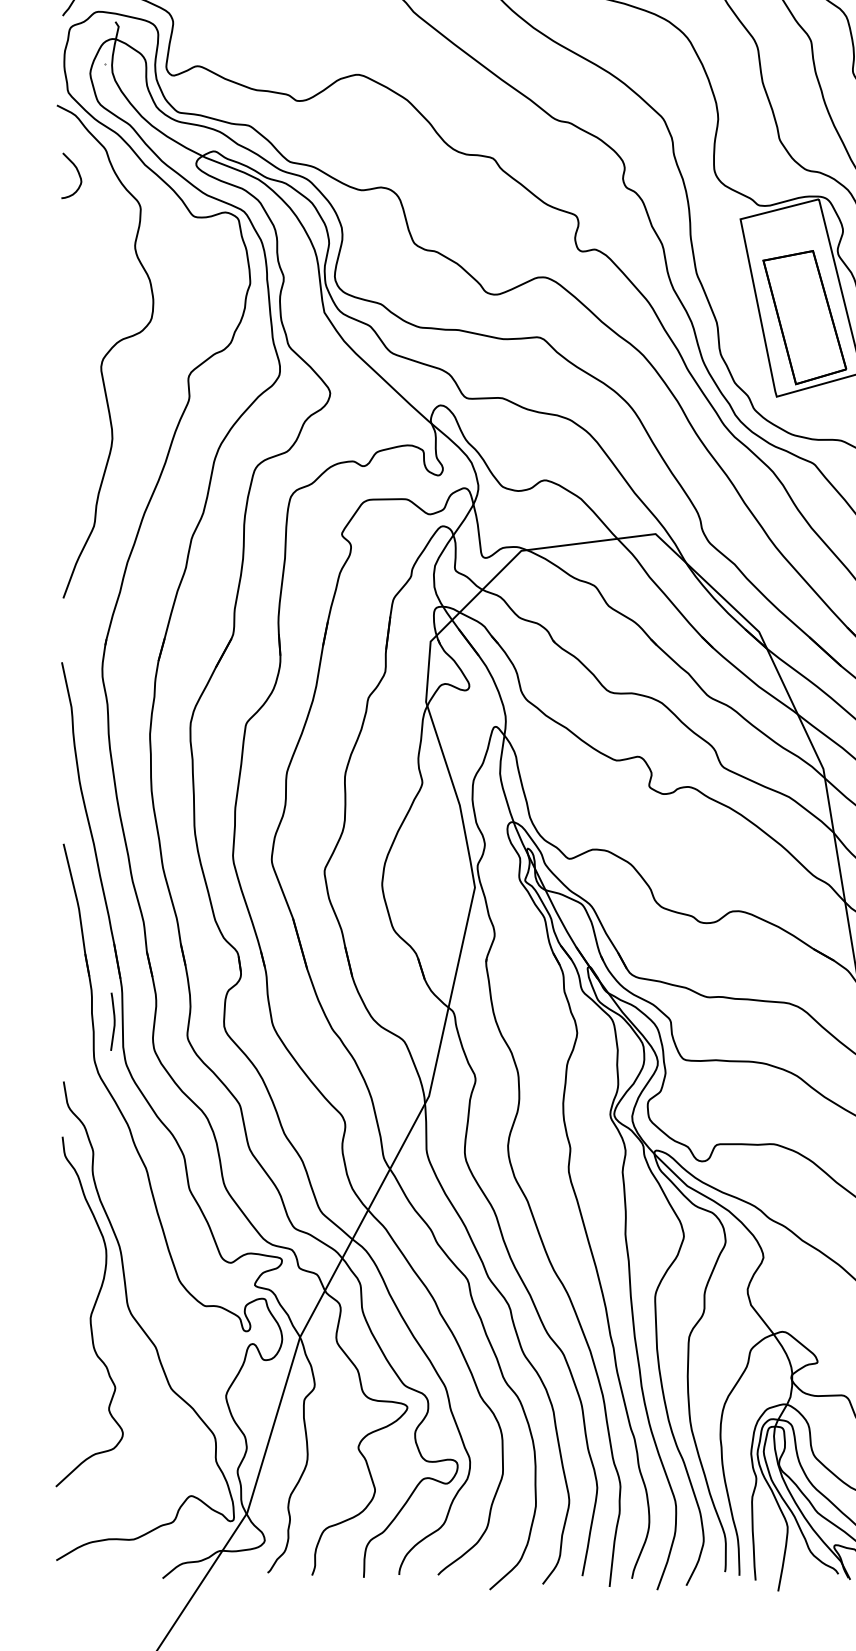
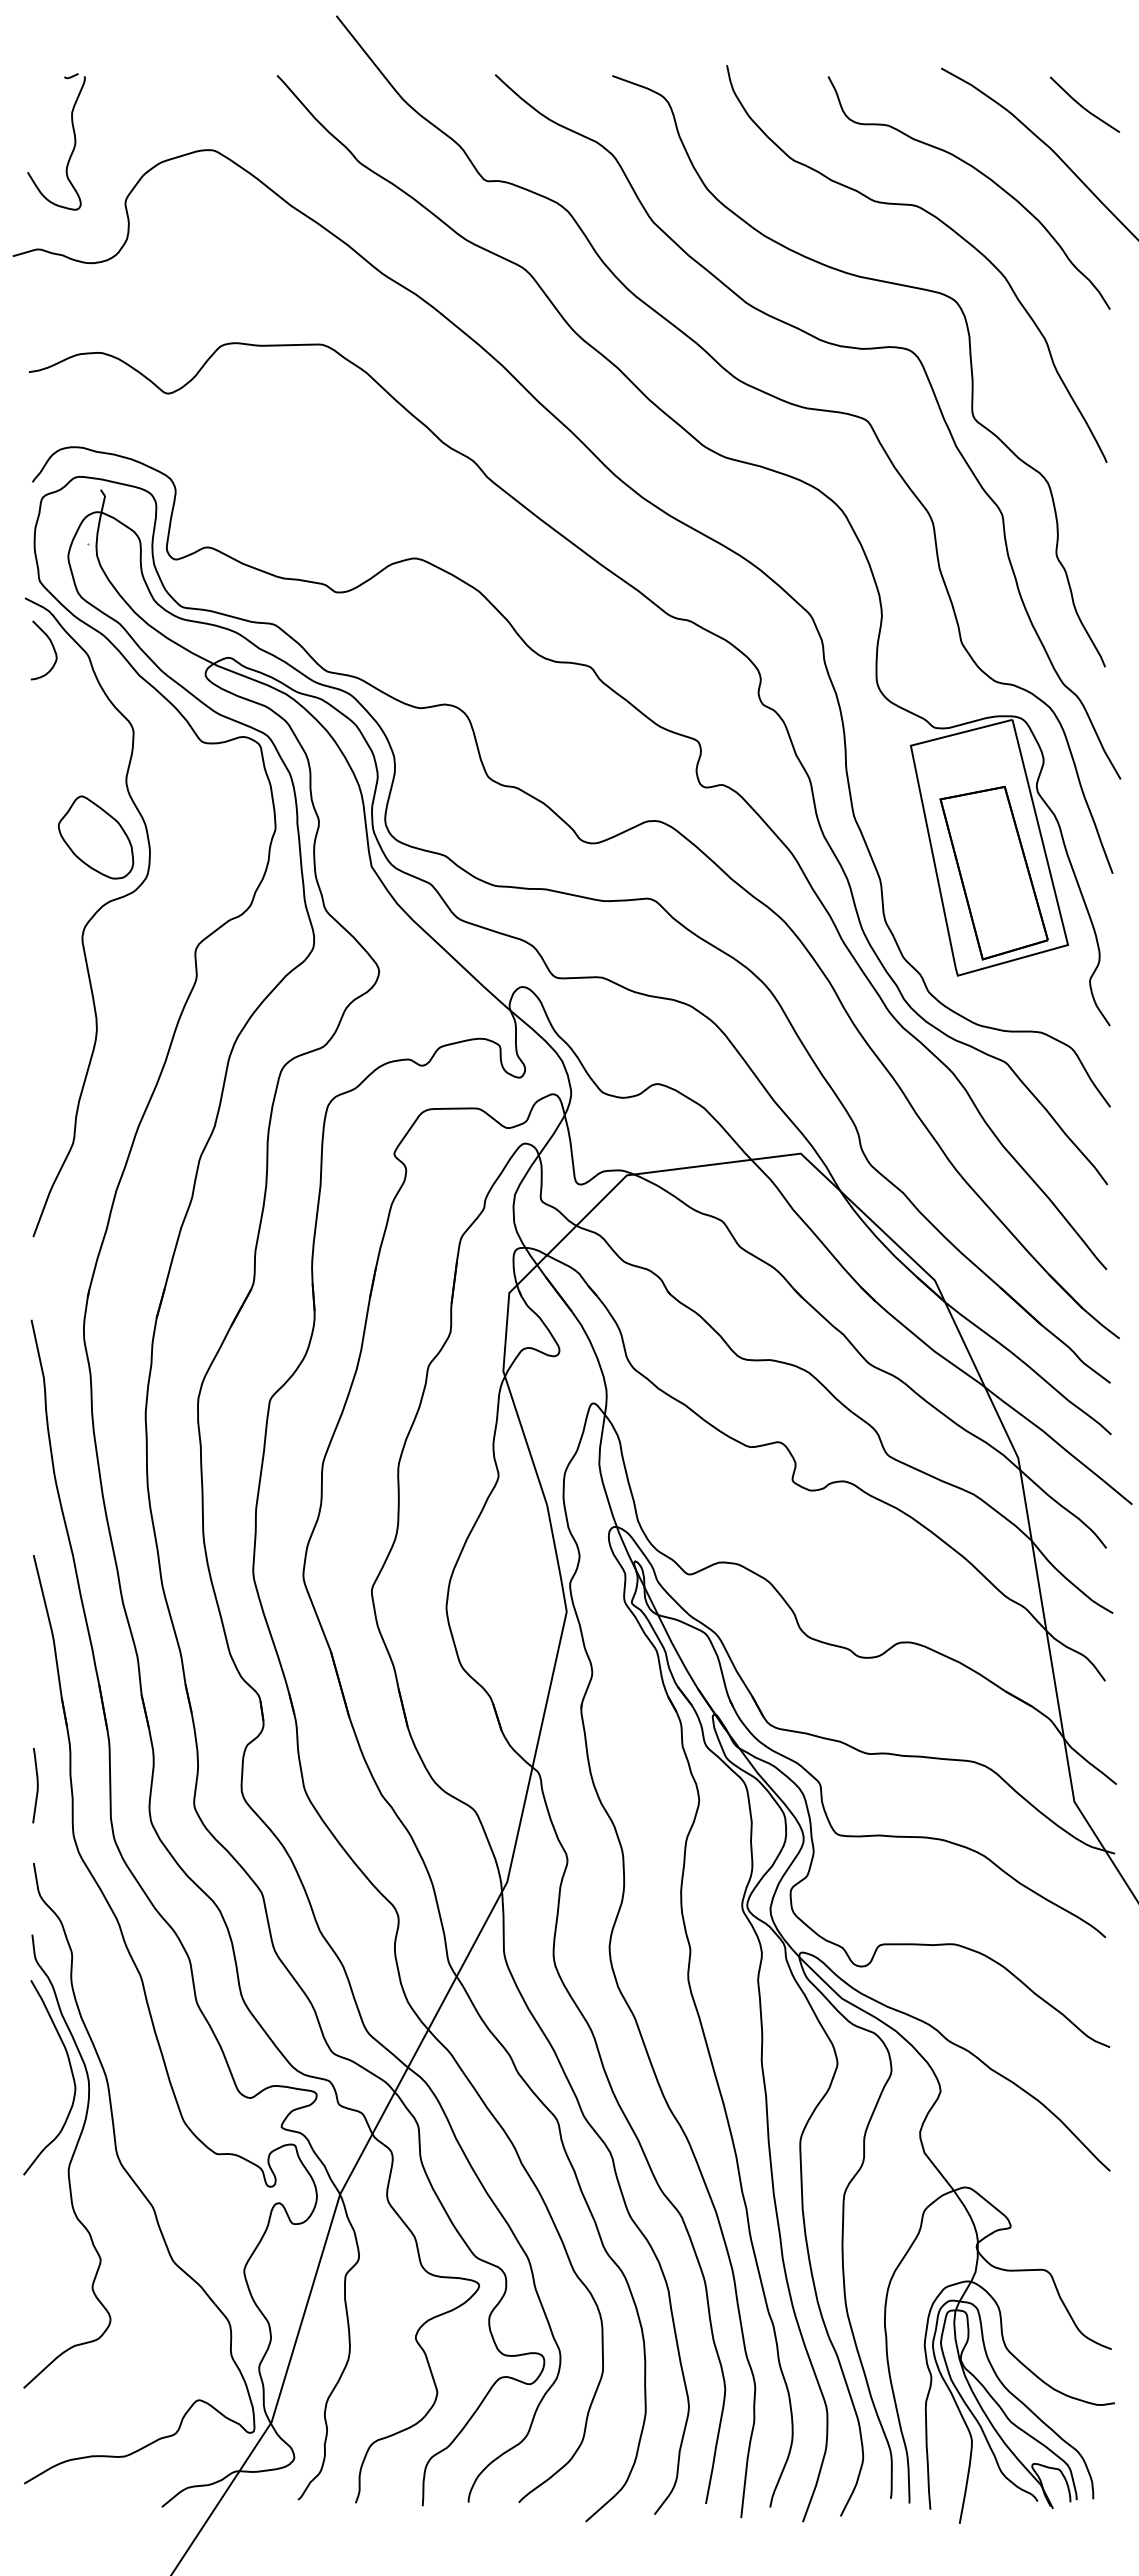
curve: (77, 172) -> (51, 645), moved
part: (111, 290) -> (95, 837), added
curve: (113, 1021) -> (36, 1785), moved
curve: (92, 1241) -> (70, 2070), added

